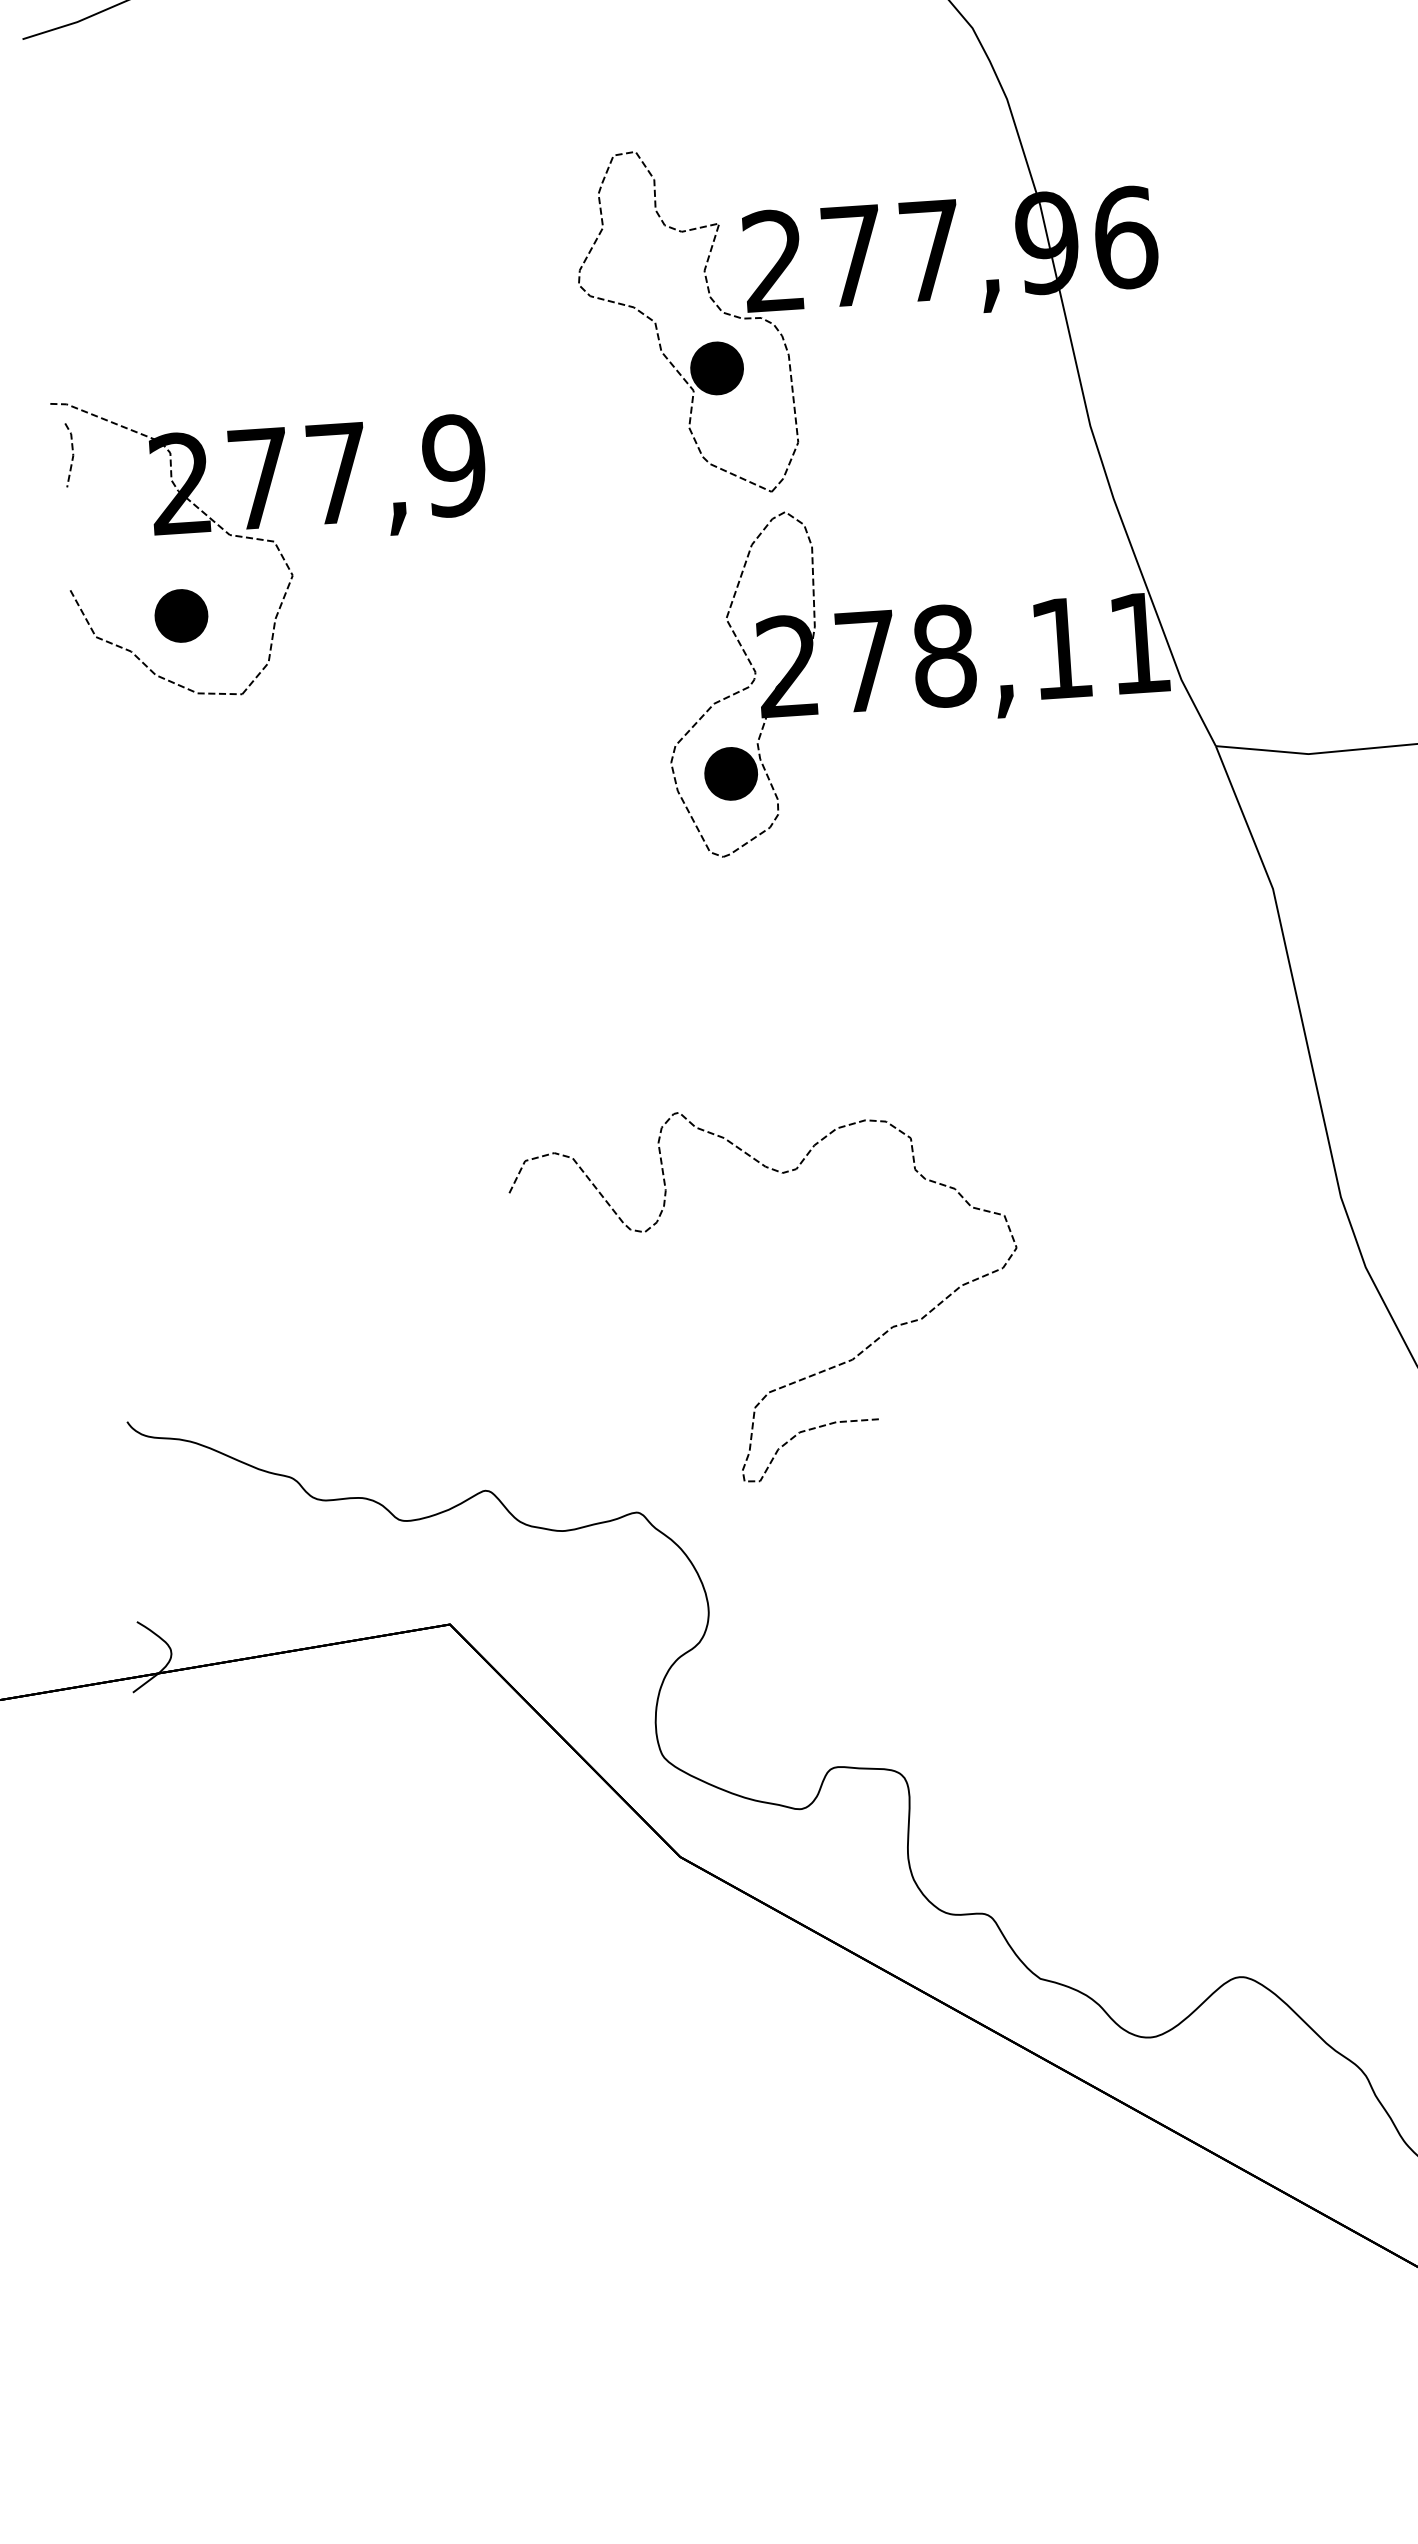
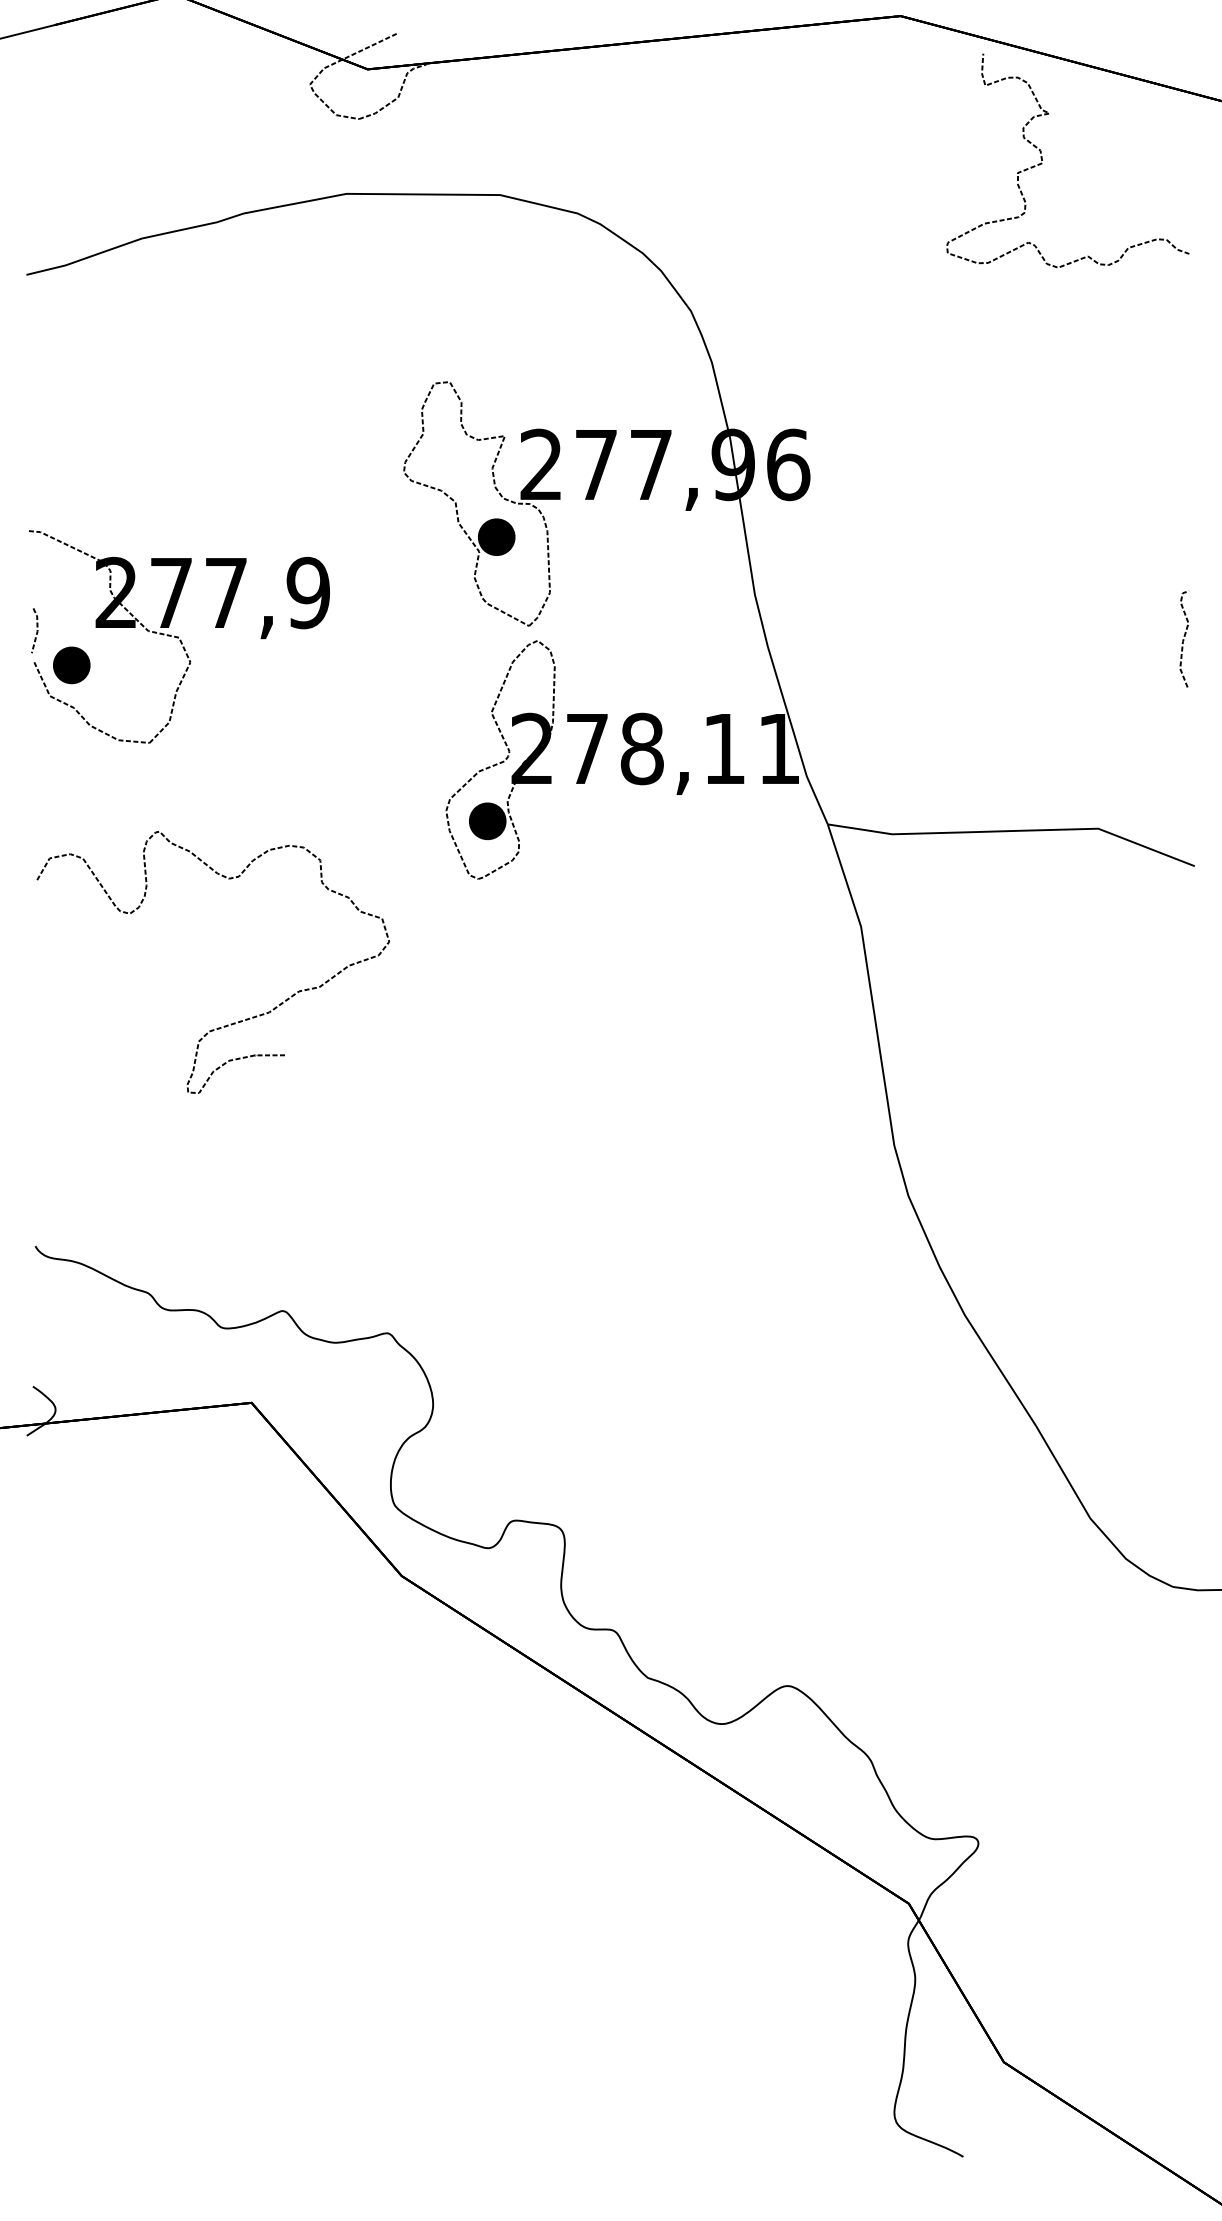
line: (71, 454) -> (36, 630), moved
part: (181, 616) -> (71, 665), moved
curve: (802, 1377) -> (233, 1022), moved

